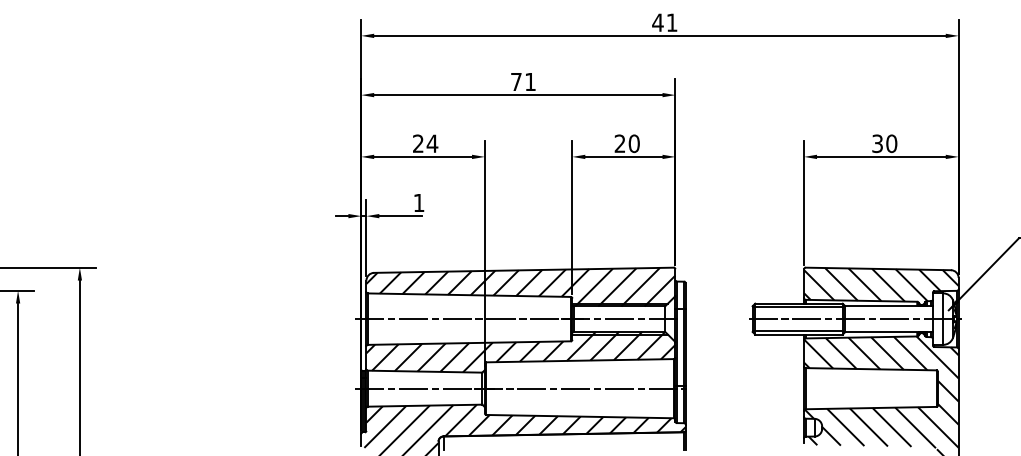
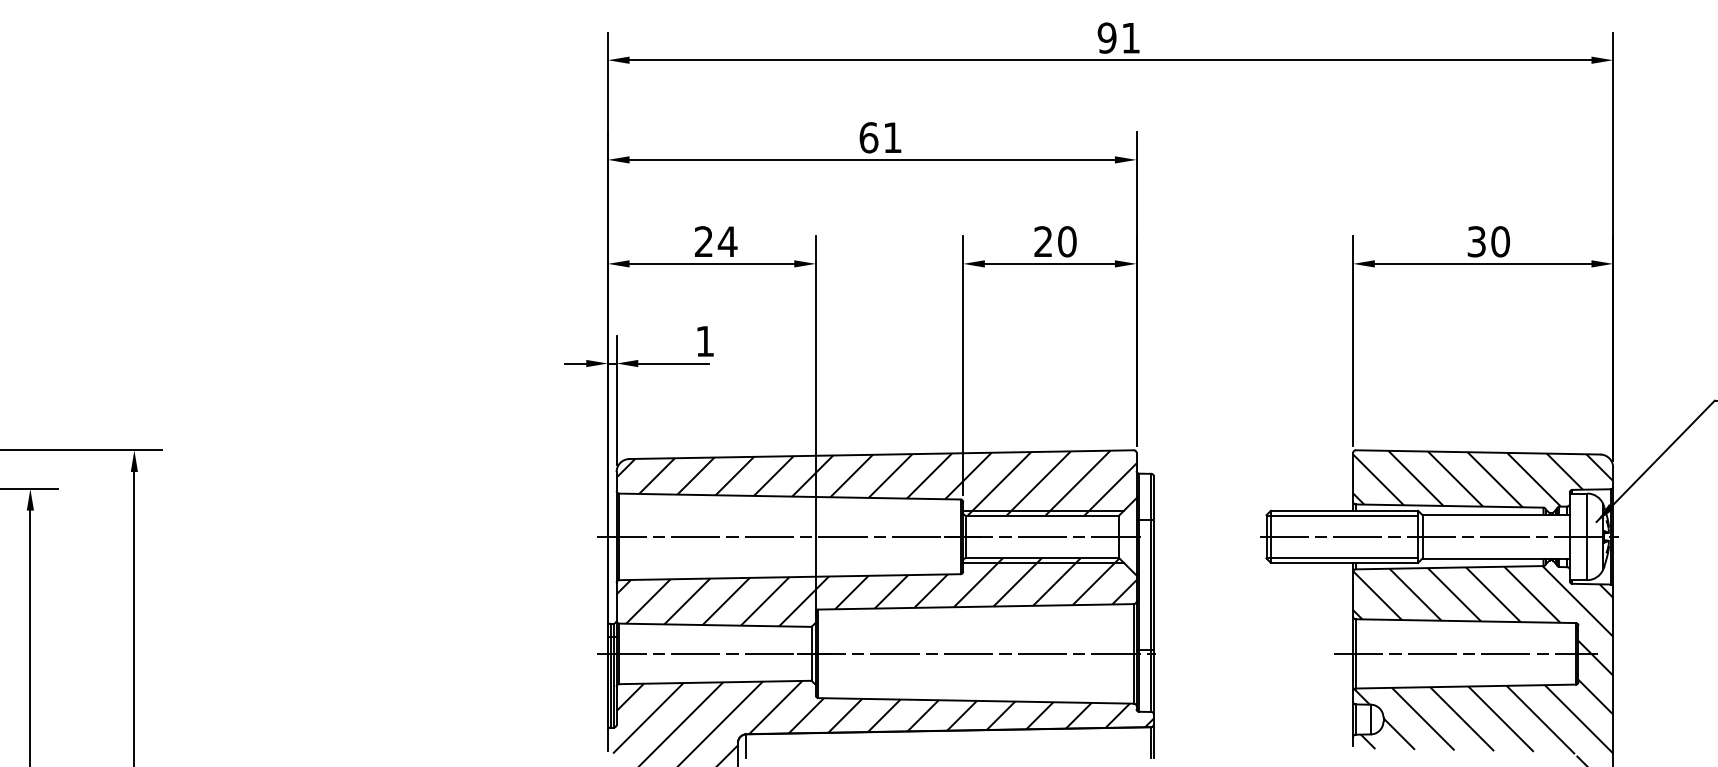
text: (657, 22) -> (1106, 37), 41 -> 91
text: (516, 81) -> (869, 136), 71 -> 61
line: (870, 388) -> (1464, 653), added

